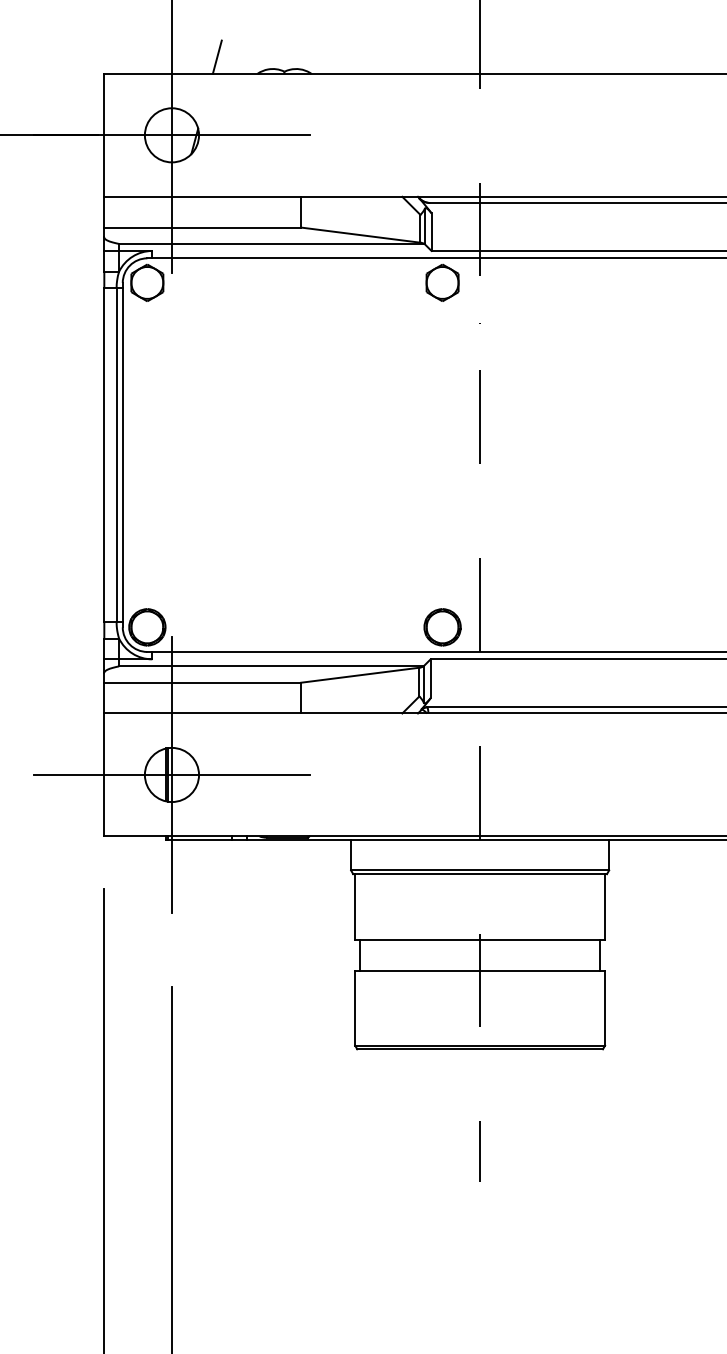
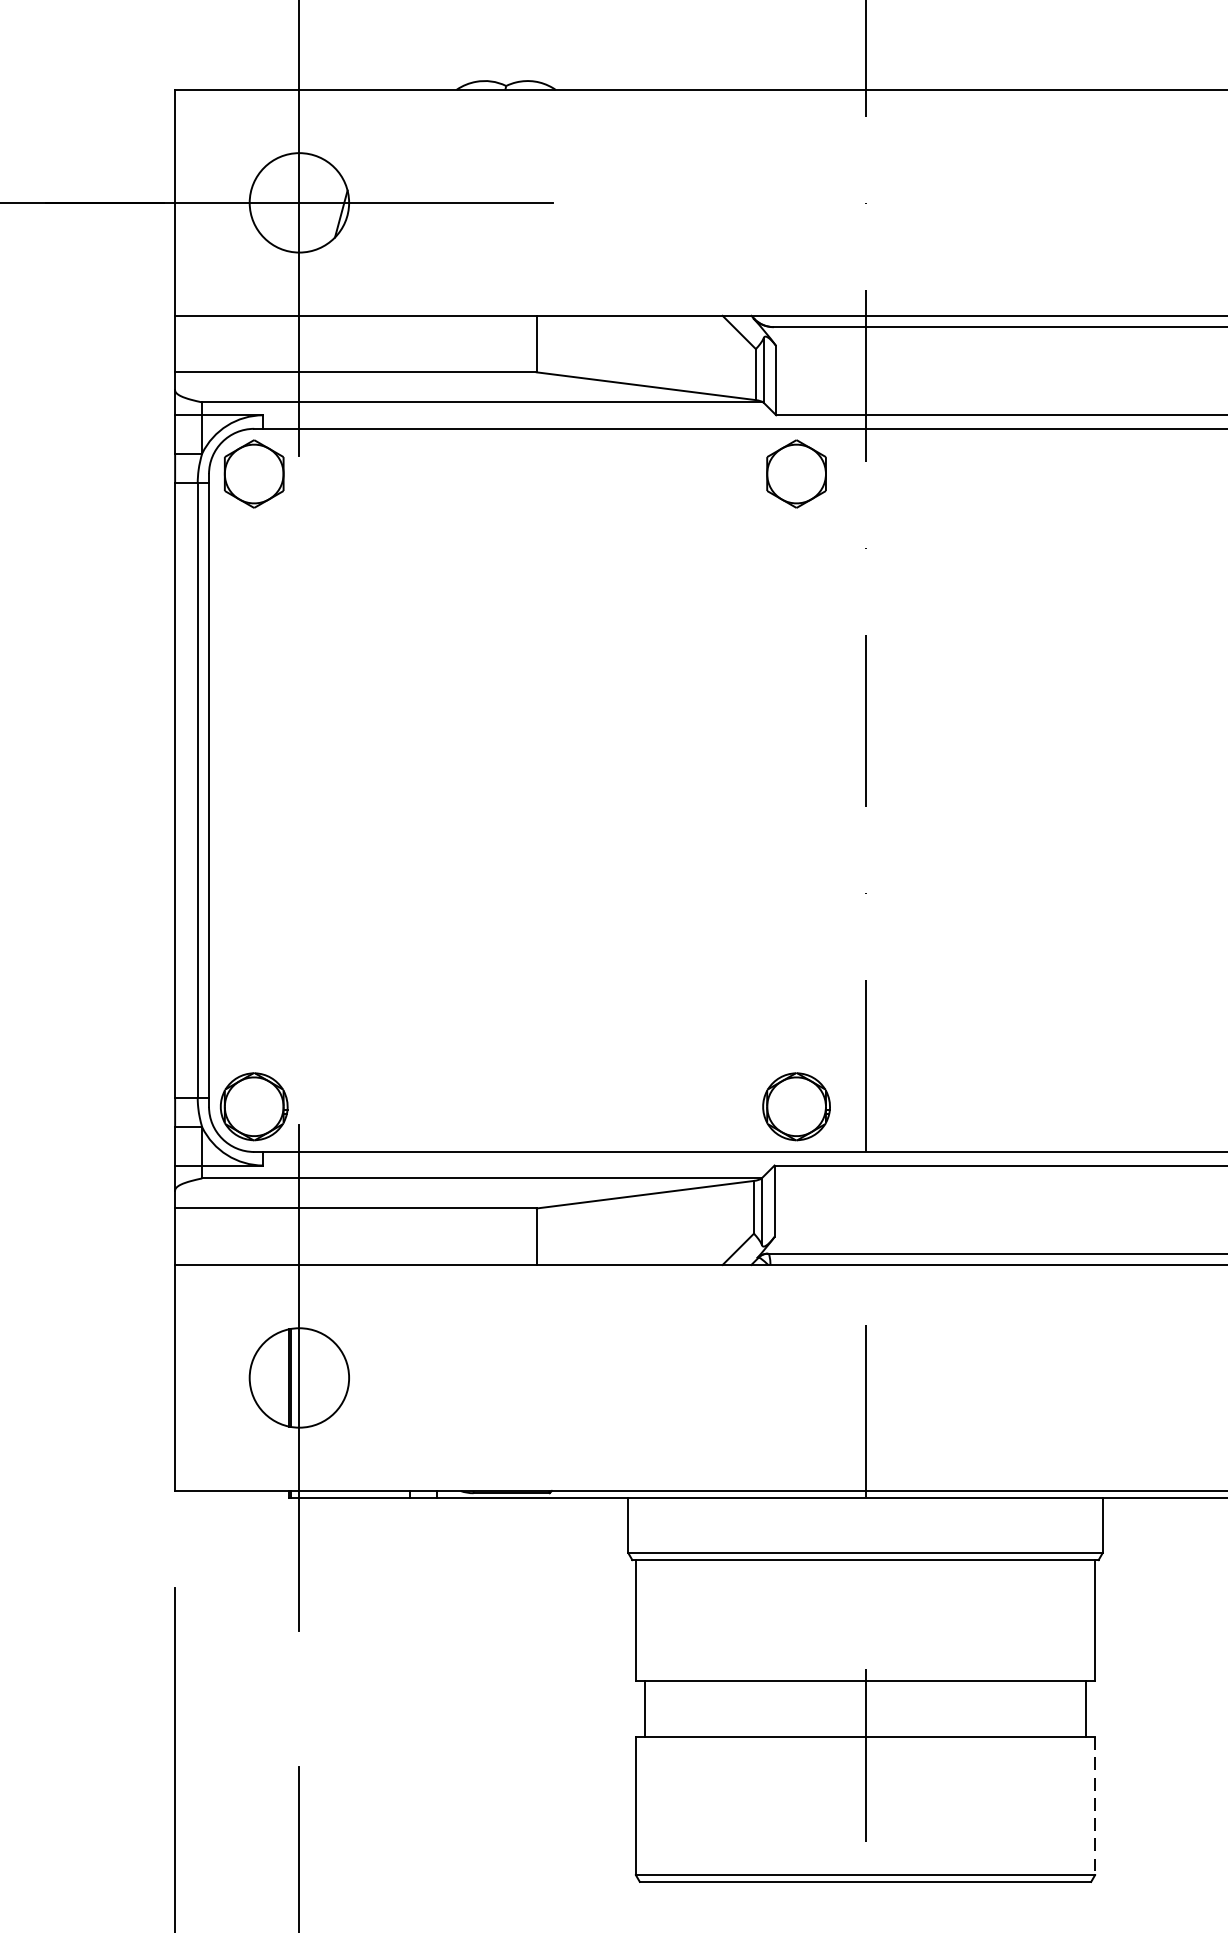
line: (216, 56) -> (381, 58), removed
line: (171, 774) -> (298, 1377), removed
line: (605, 1008) -> (1095, 1806), solid -> dashed

